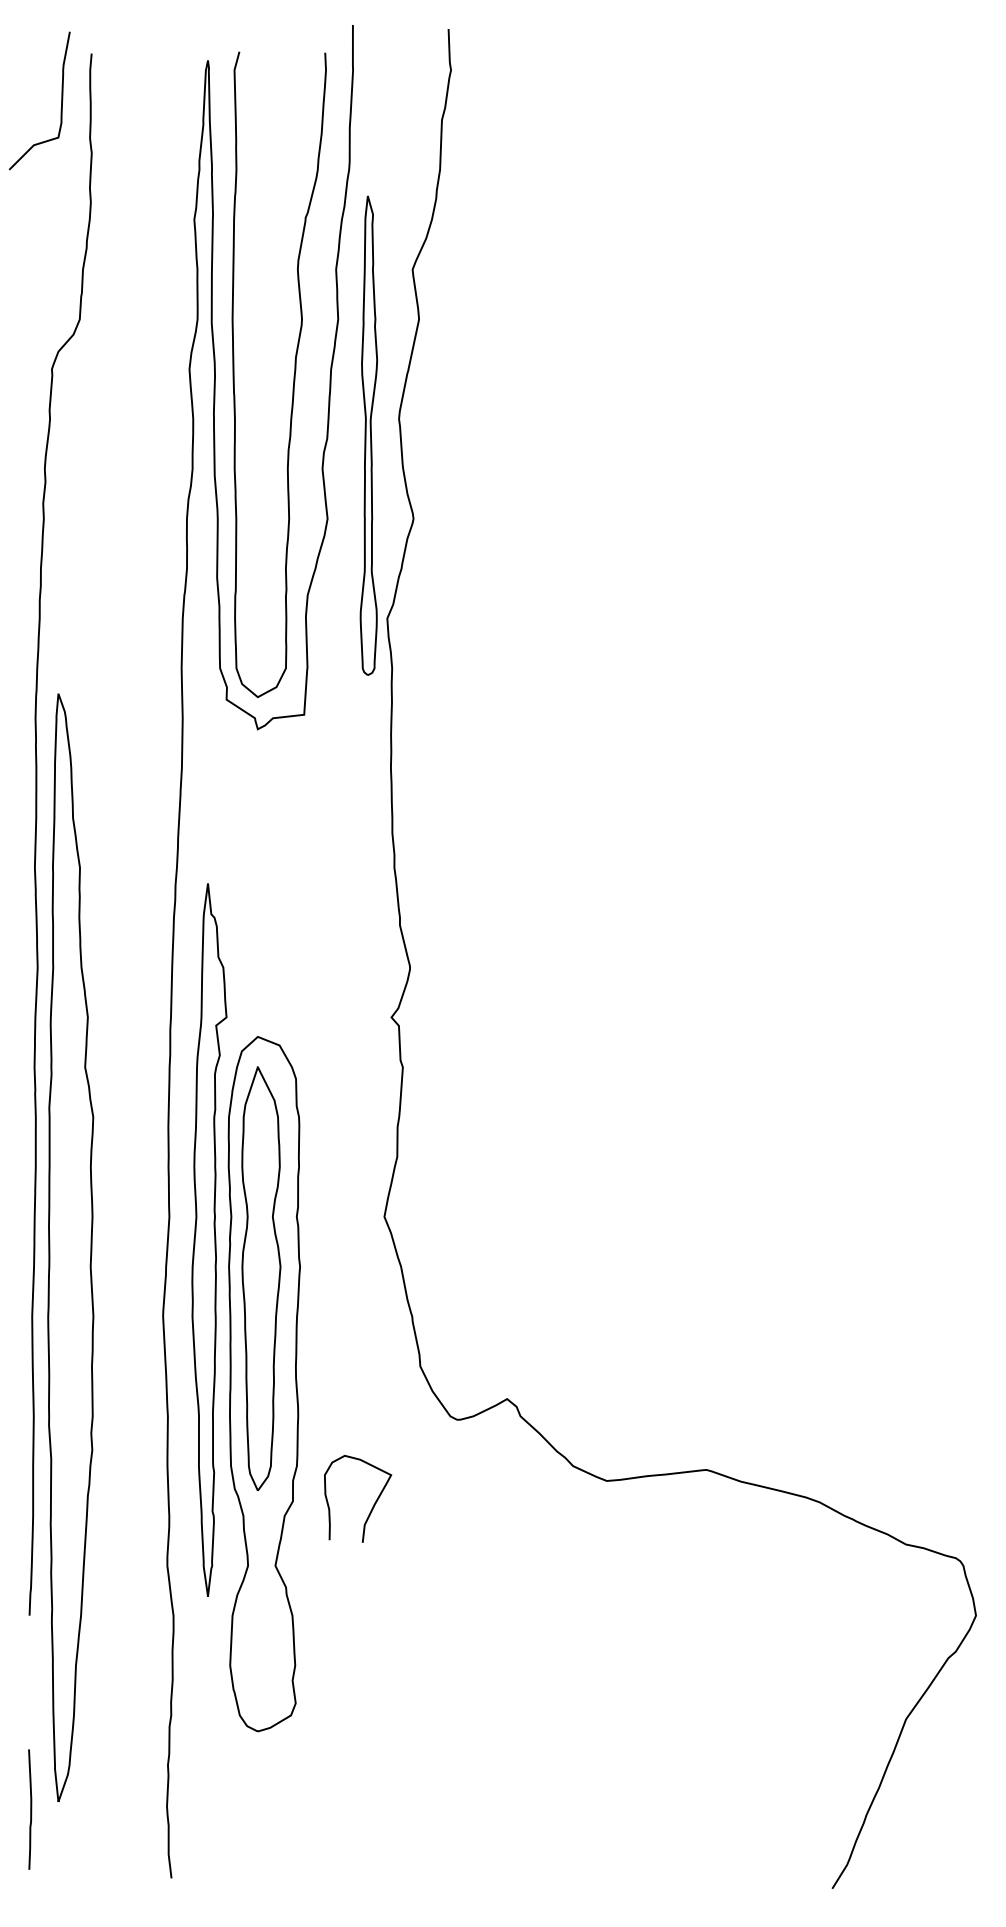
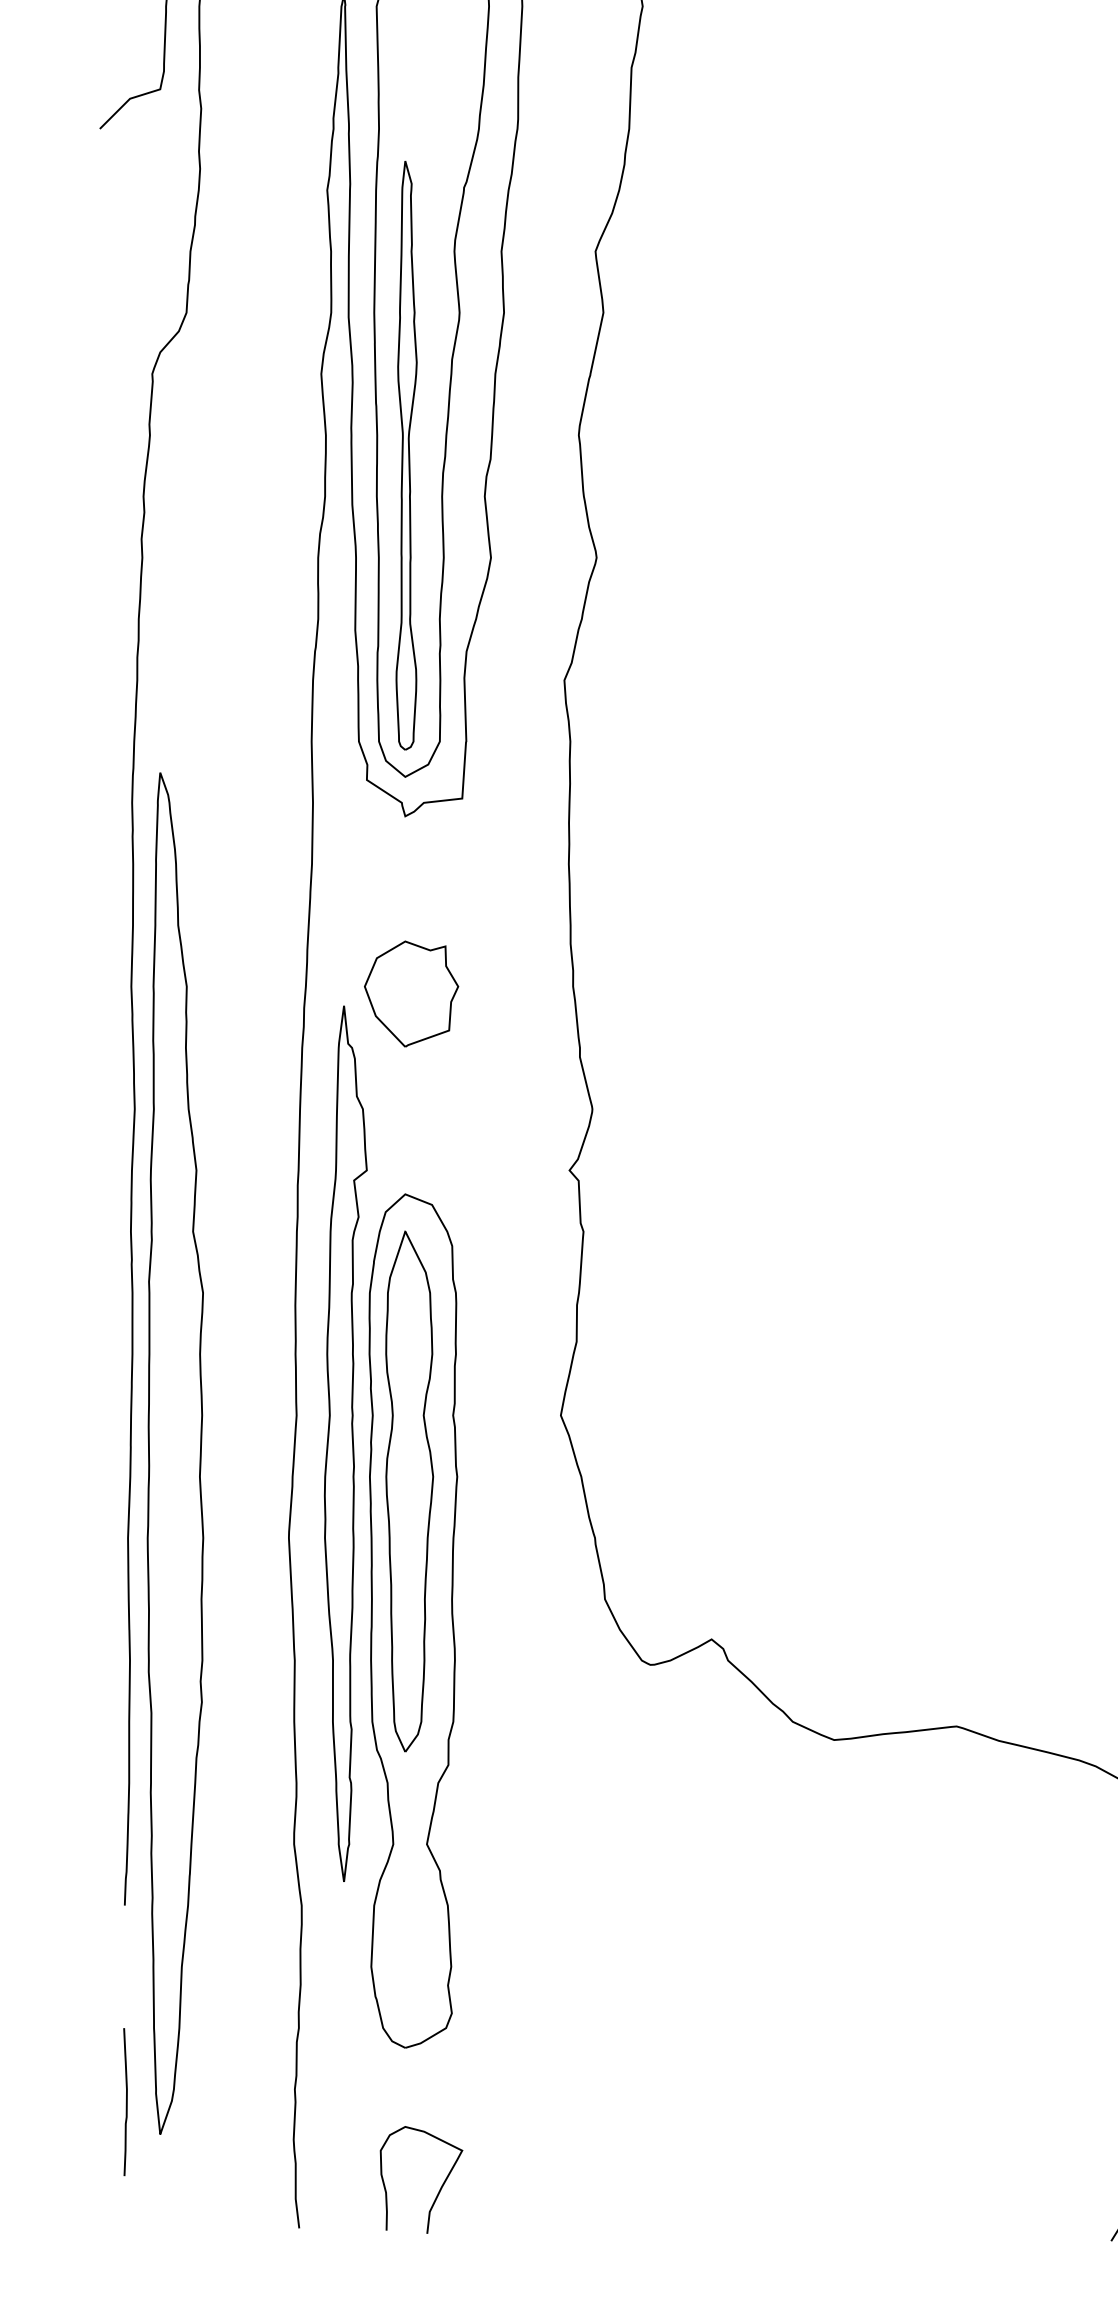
part: (368, 435) -> (406, 455), moved
part: (262, 873) -> (411, 993), added
curve: (372, 1506) -> (439, 2189), moved
curve: (30, 1809) -> (125, 2101), moved

